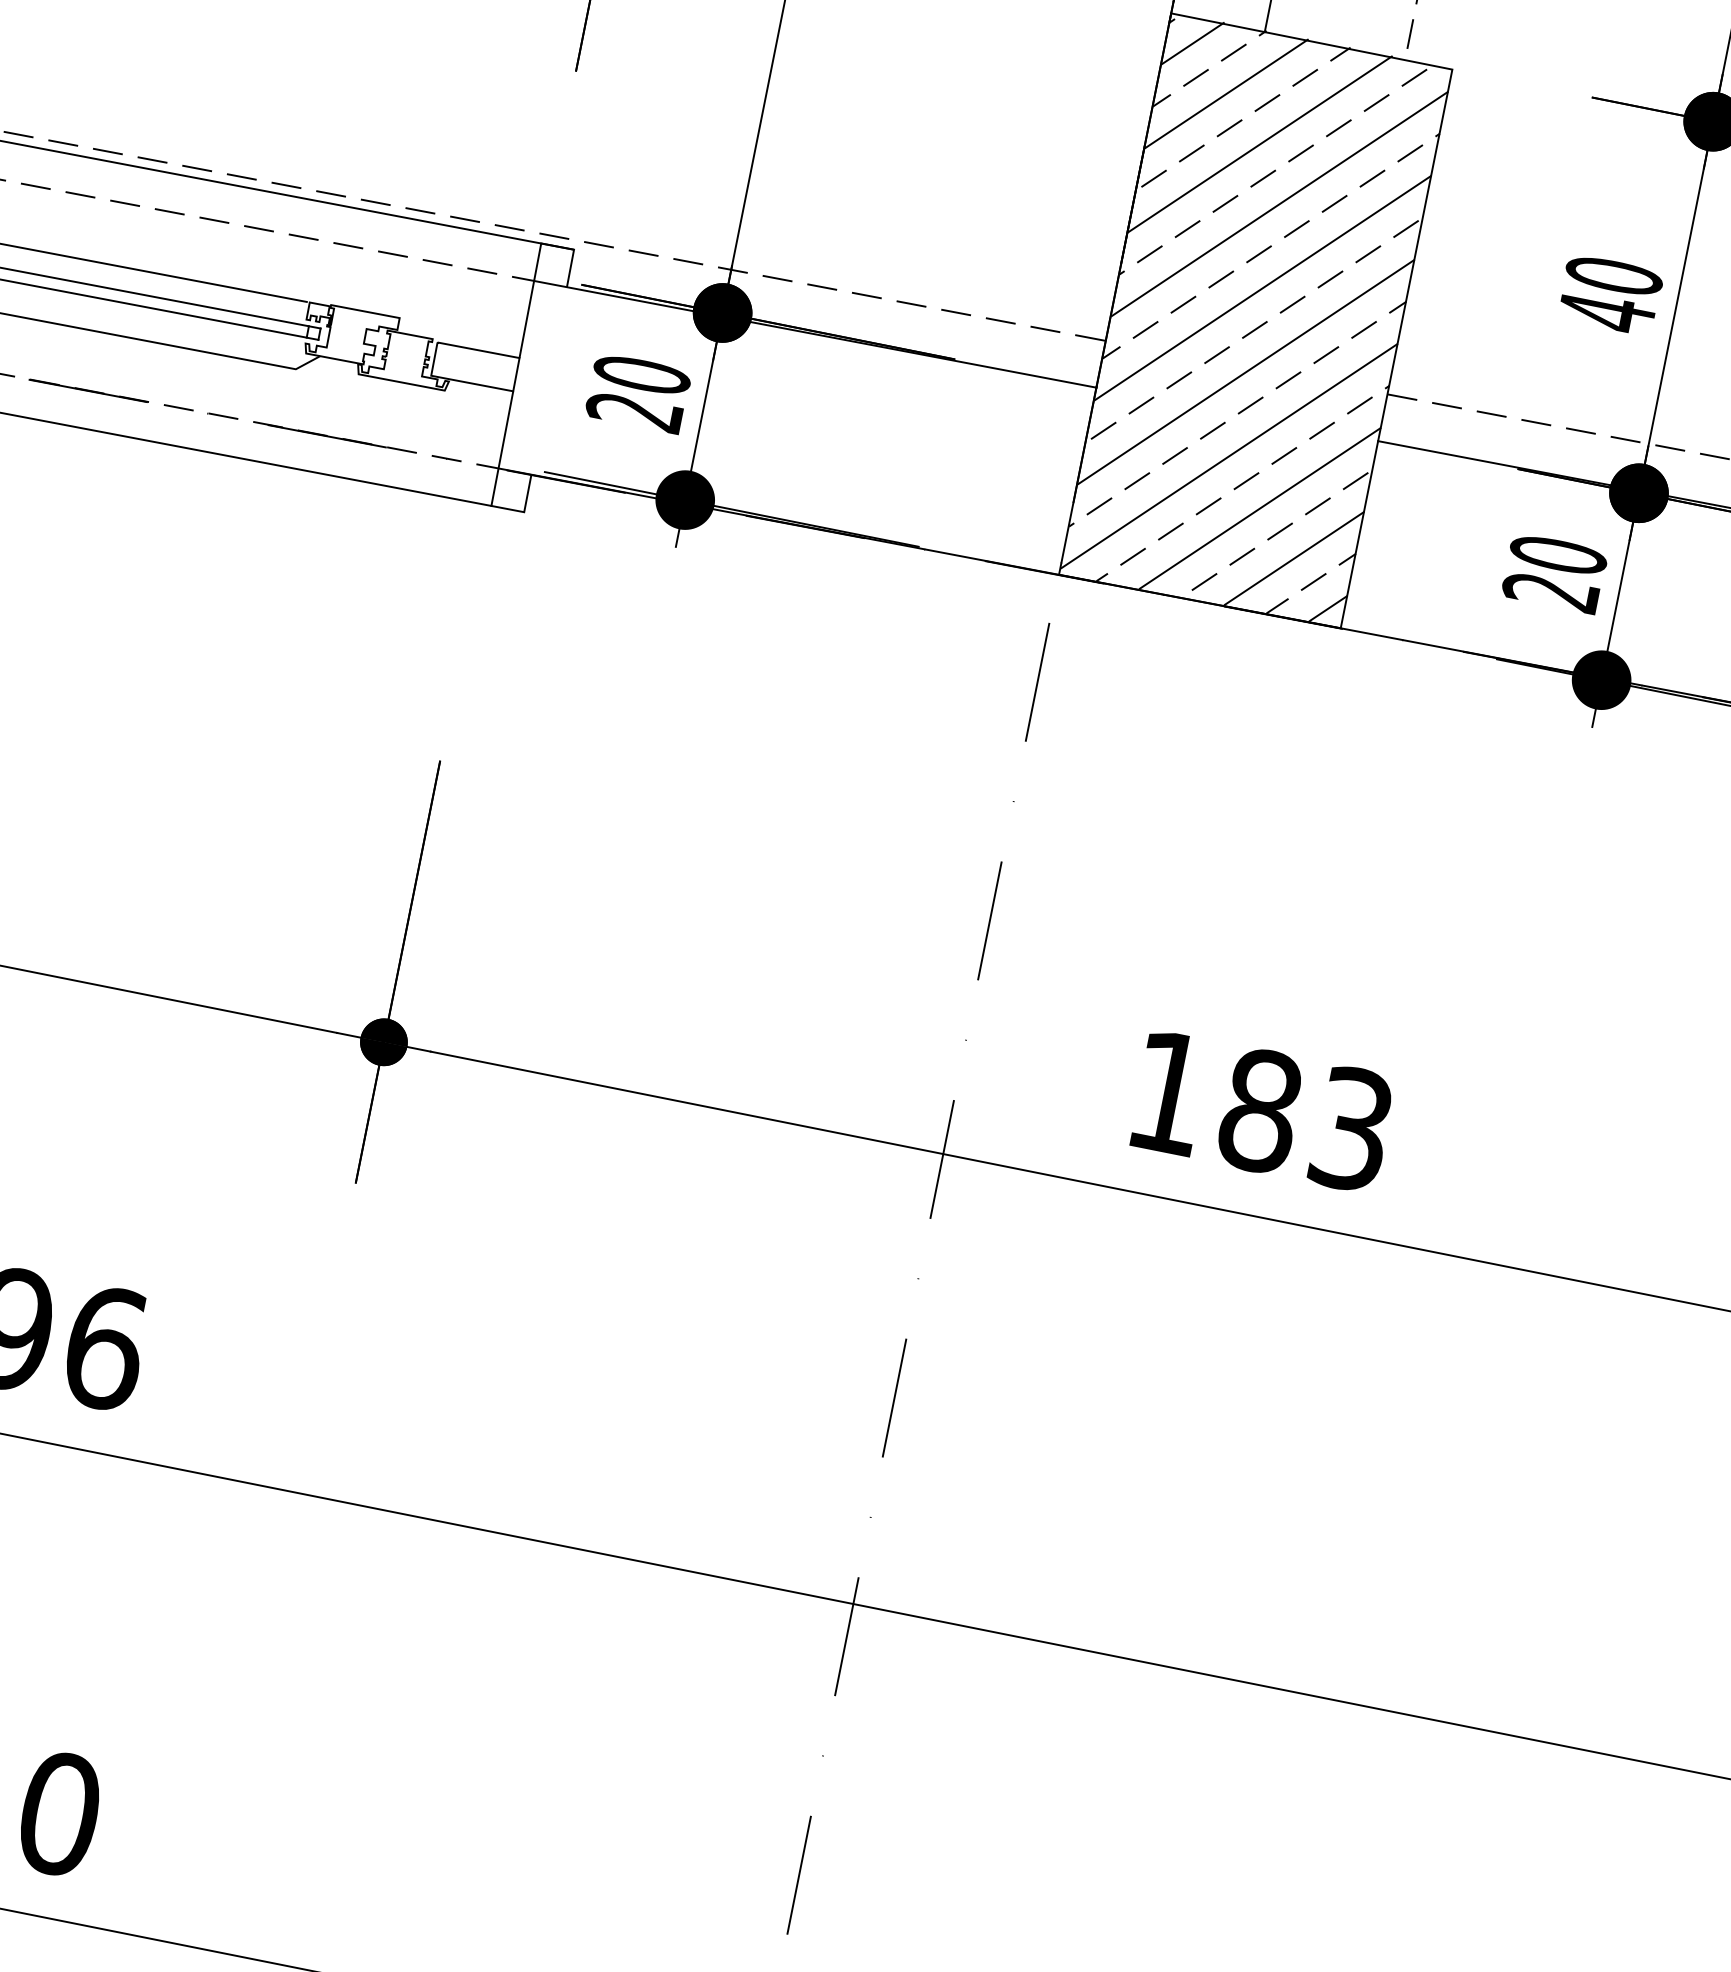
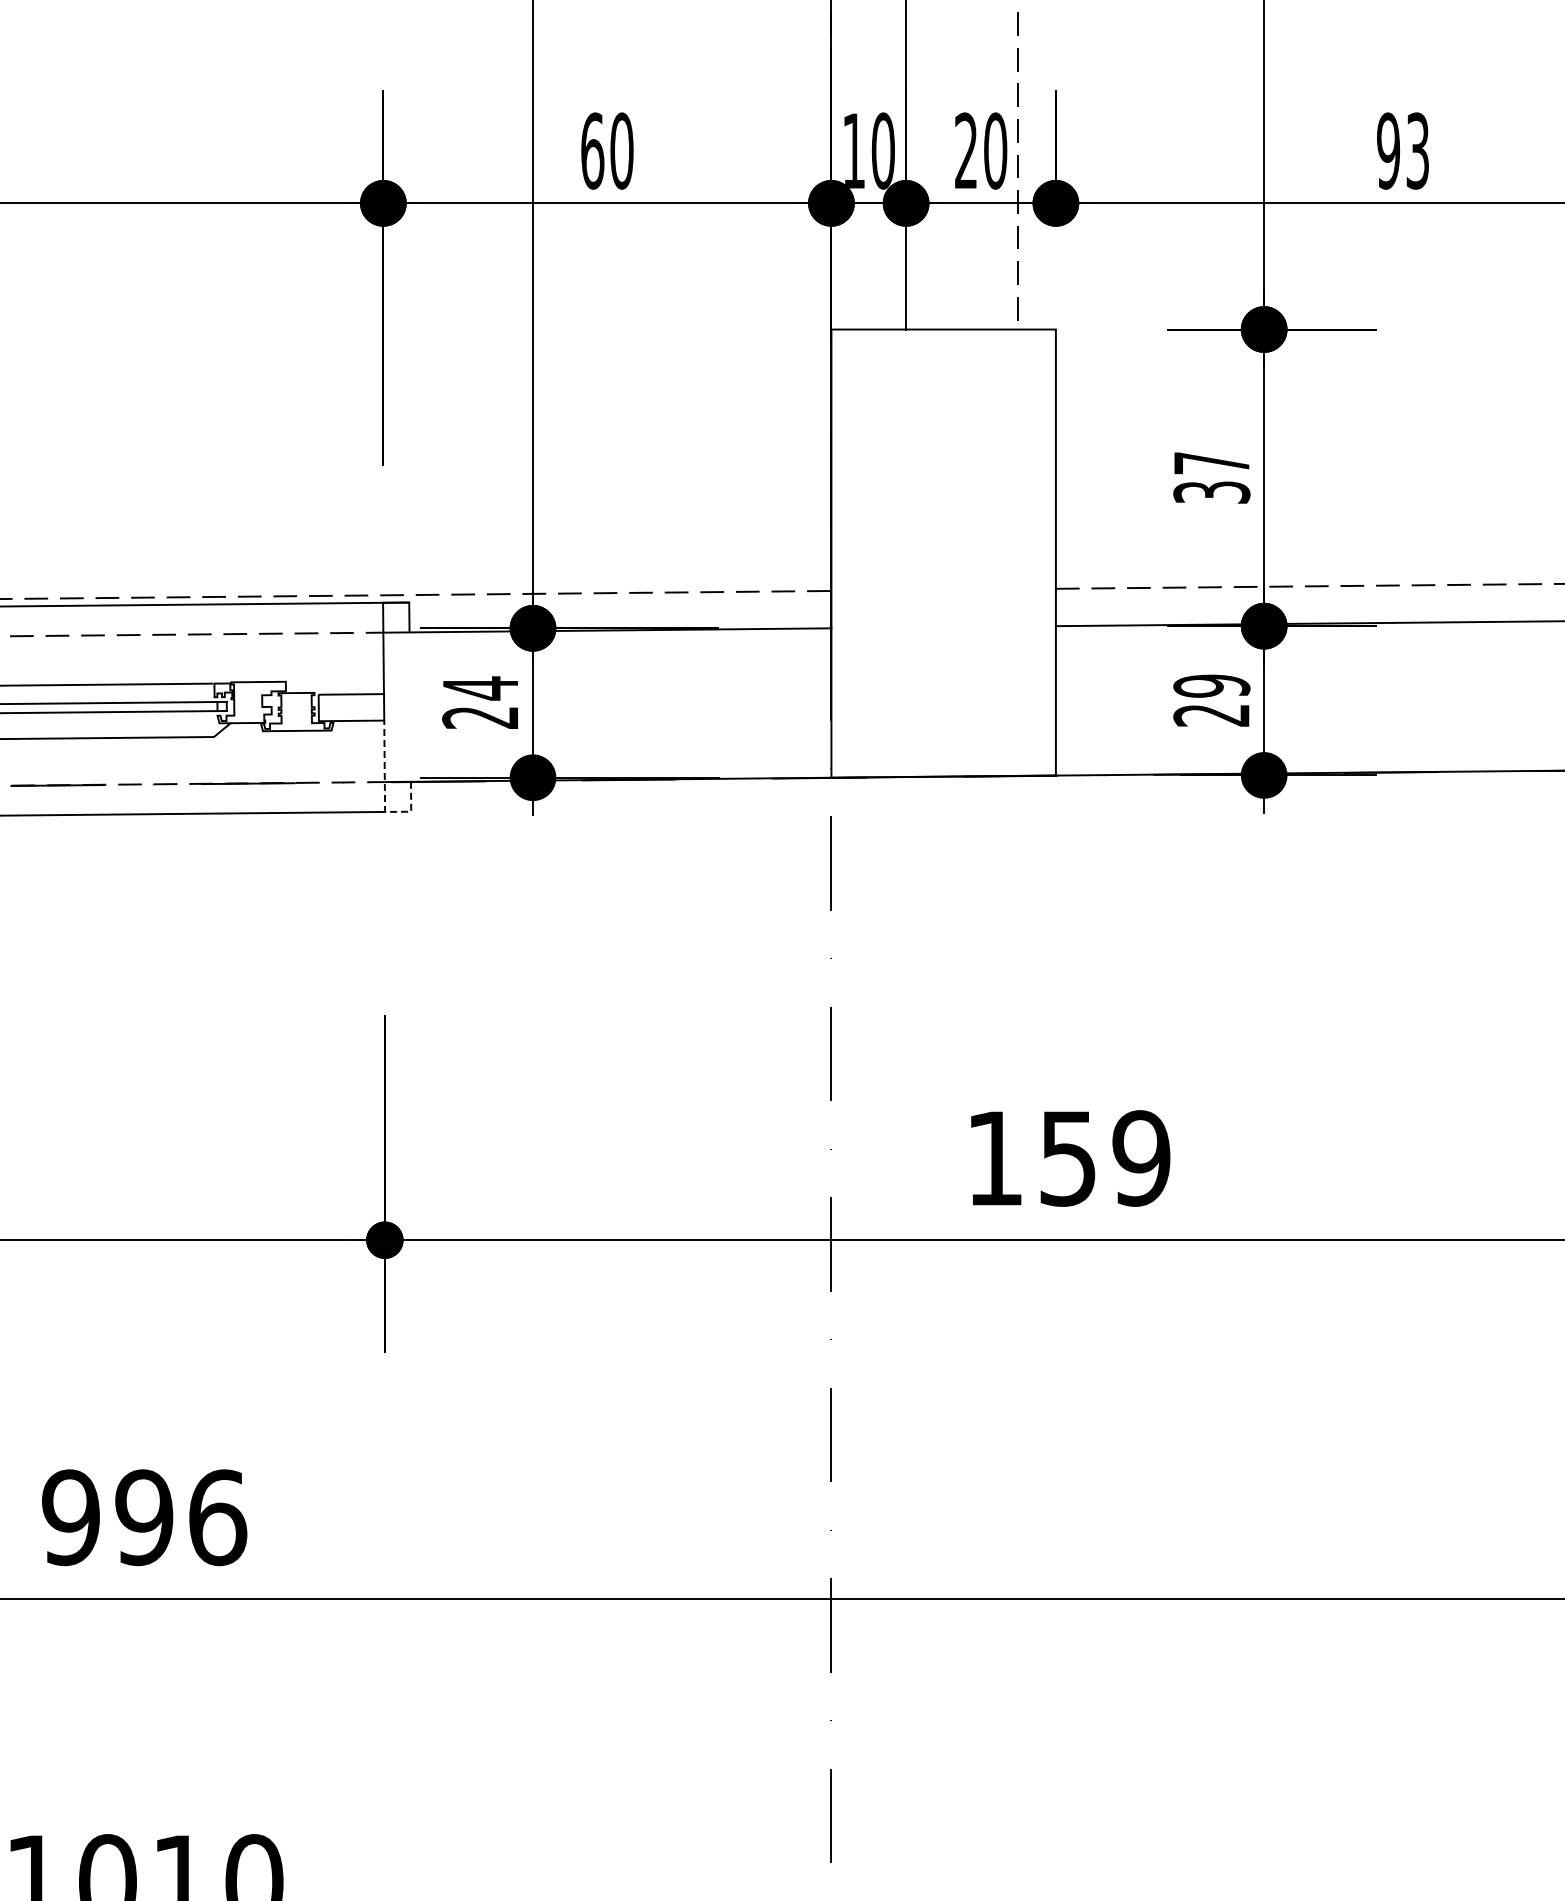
text: (1610, 293) -> (1211, 477), 40 -> 37
hatch: (1255, 320) -> (943, 552), removed
text: (641, 375) -> (480, 688), 20 -> 24
line: (494, 485) -> (384, 795), solid -> dashed
text: (1558, 554) -> (1211, 685), 20 -> 29
text: (1305, 1120) -> (1104, 1158), 183 -> 159

